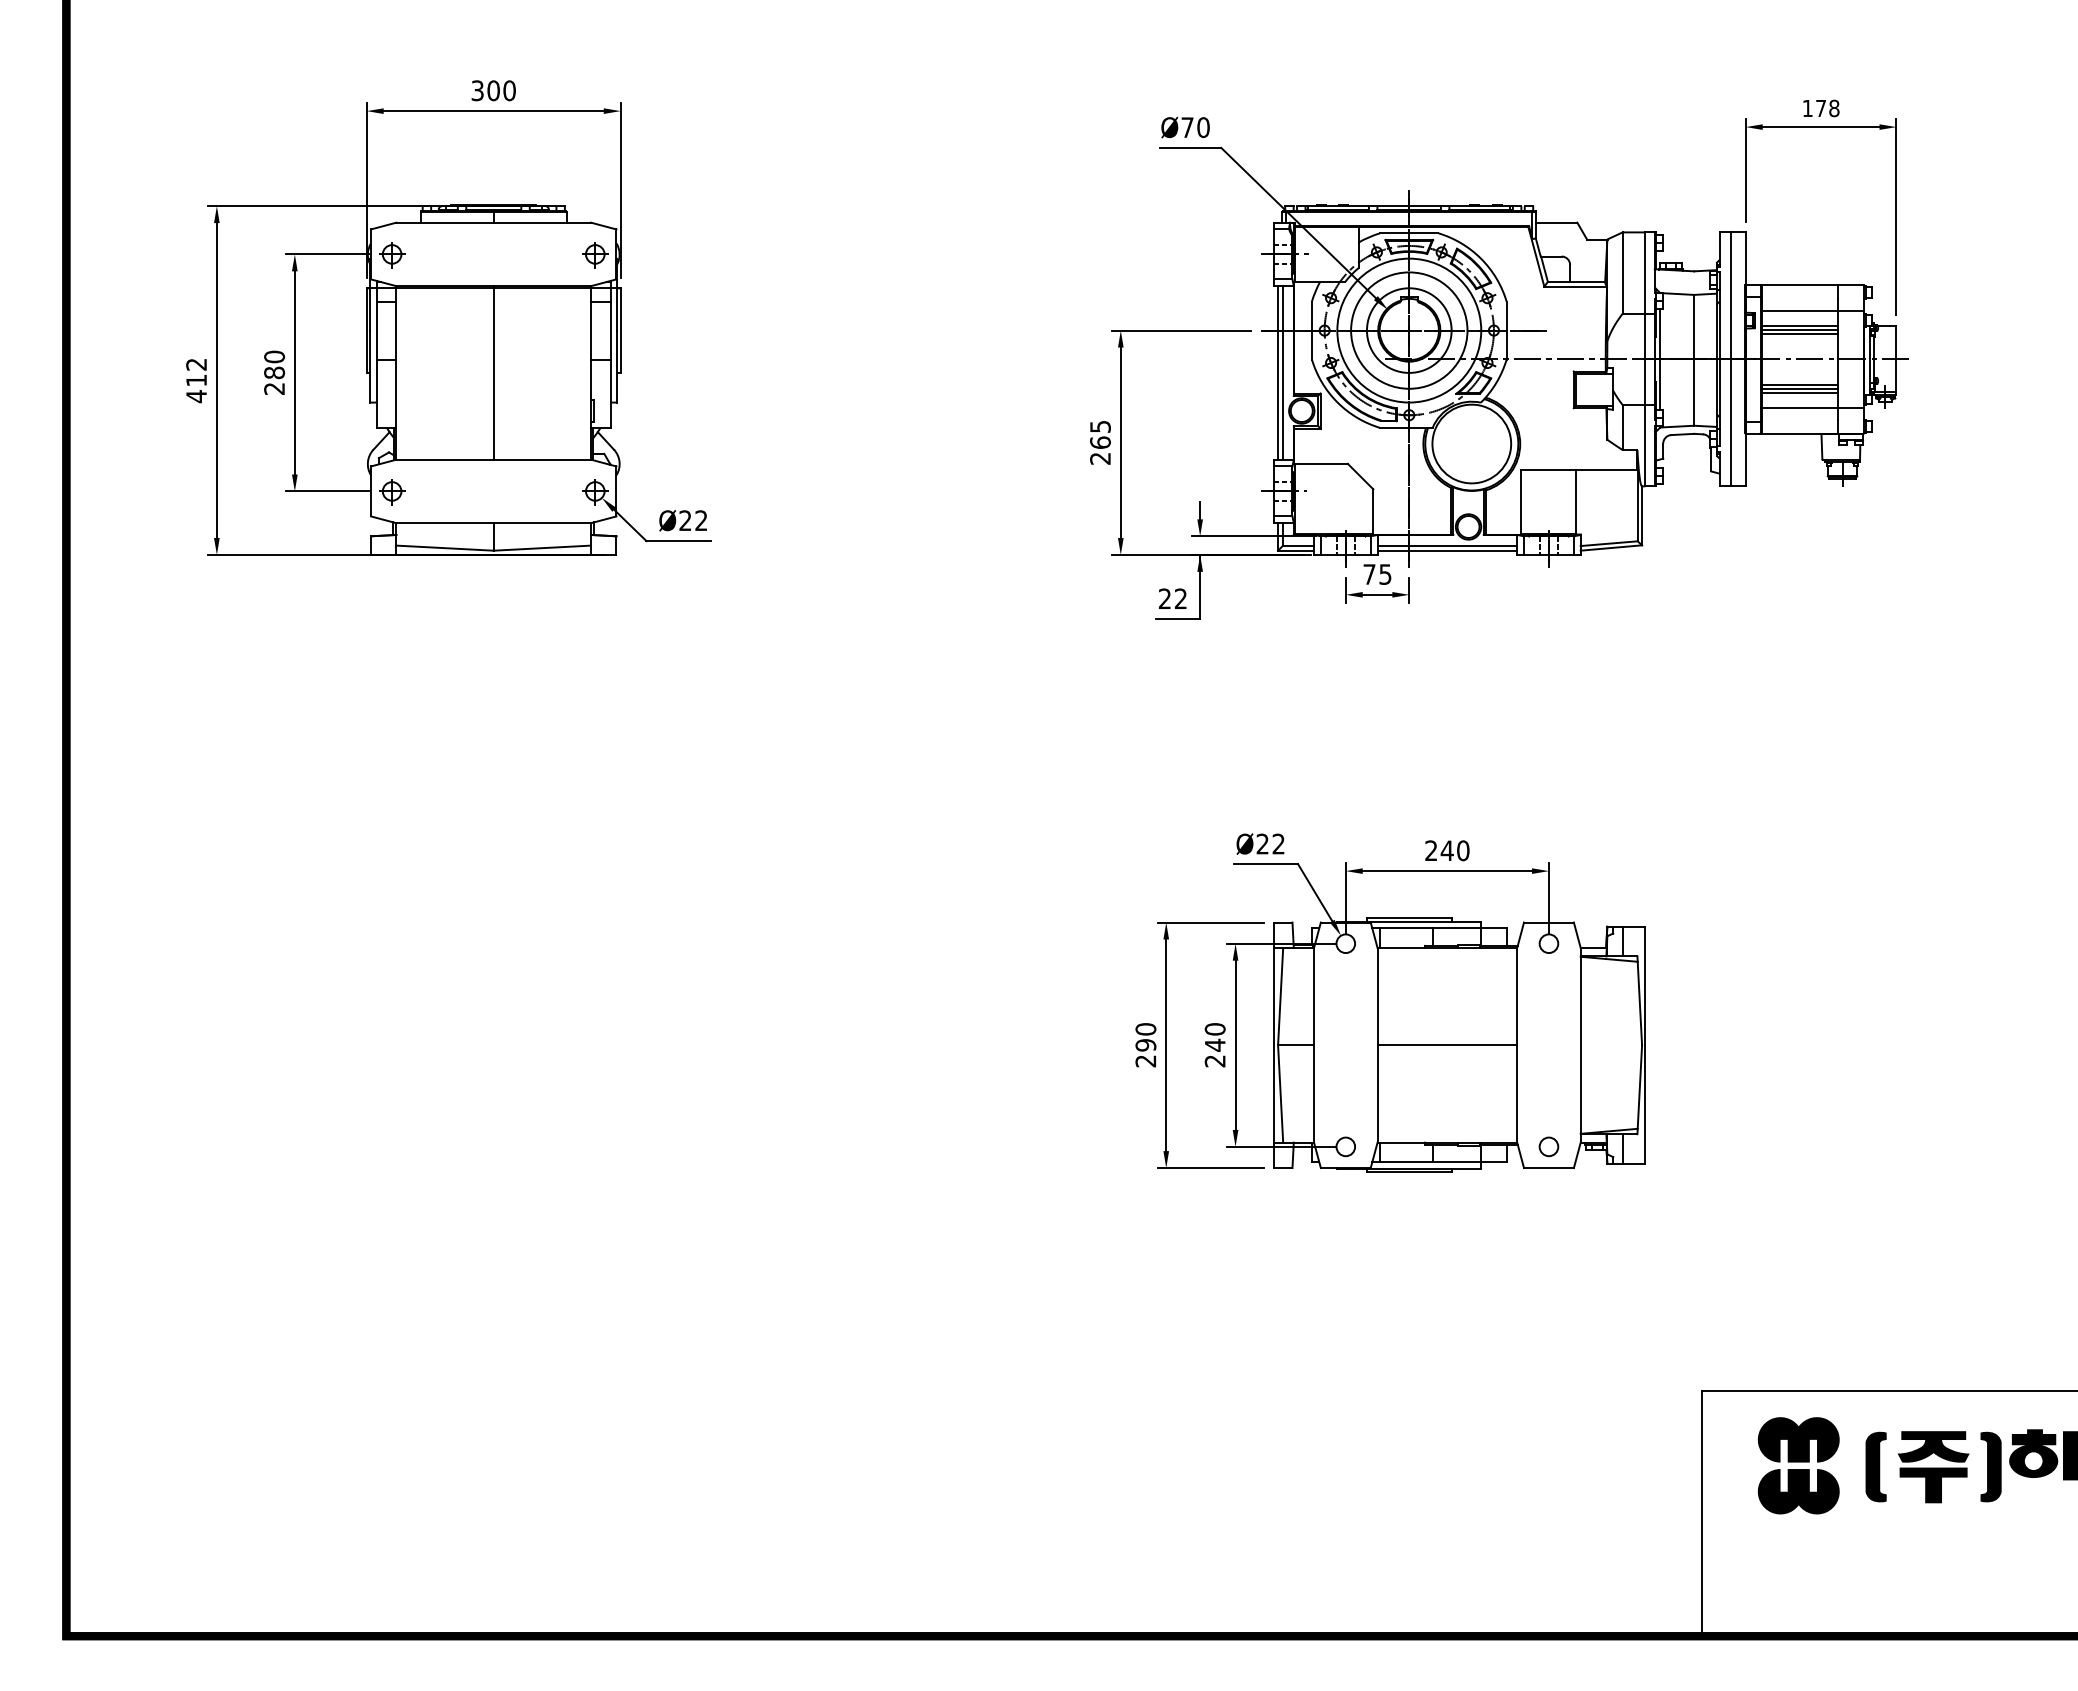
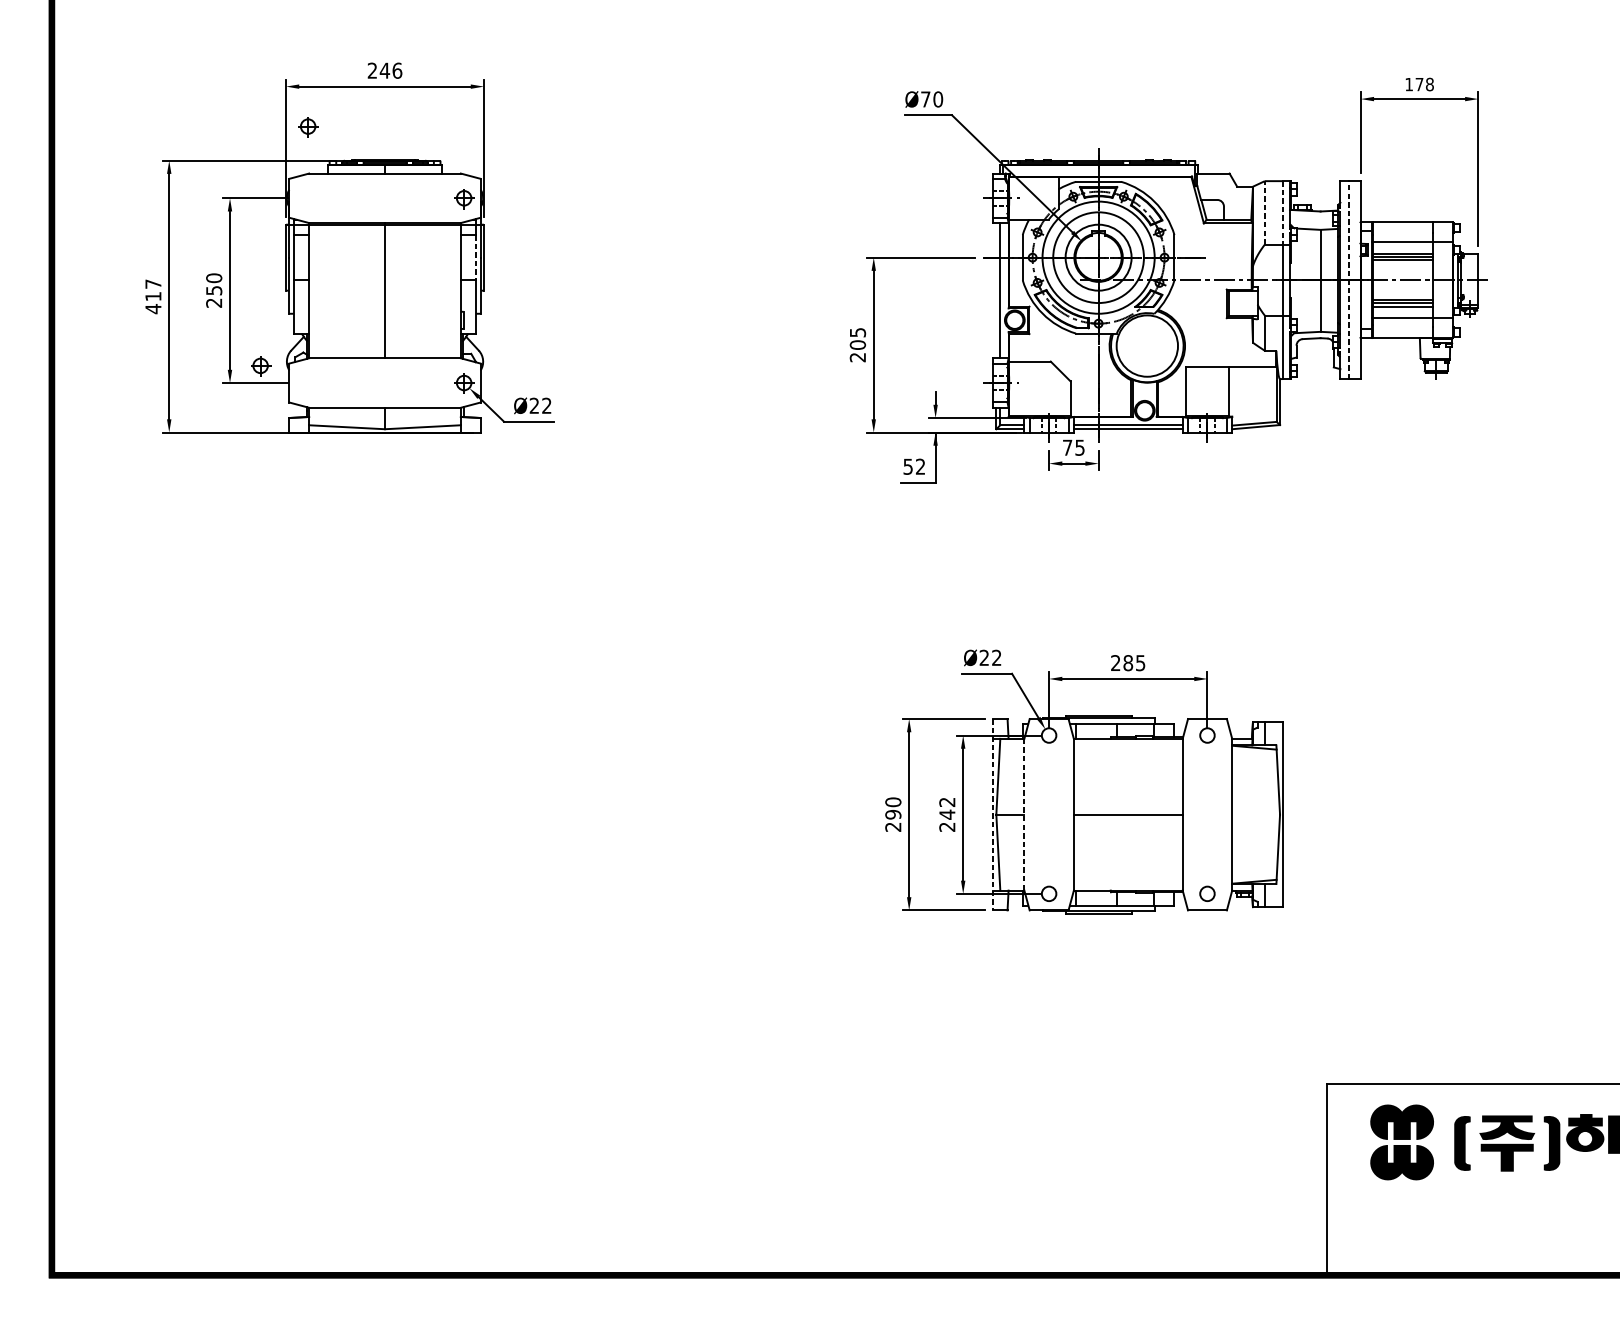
text: (493, 90) -> (384, 70), 300 -> 246
part: (392, 255) -> (308, 127), moved
line: (1622, 273) -> (1264, 213), solid -> dashed
line: (1645, 273) -> (1282, 213), solid -> dashed
line: (610, 331) -> (476, 258), solid -> dashed
line: (1660, 359) -> (1294, 280), removed
line: (1730, 359) -> (1348, 280), solid -> dashed
text: (196, 364) -> (153, 284), 412 -> 417
text: (274, 372) -> (214, 290), 280 -> 250
line: (1278, 372) -> (996, 290), removed
text: (1100, 442) -> (857, 344), 265 -> 205
part: (392, 492) -> (260, 366), moved
text: (1164, 598) -> (907, 466), 22 -> 52
text: (1454, 850) -> (1133, 662), 240 -> 285
text: (1214, 1029) -> (946, 802), 240 -> 242
line: (1273, 1045) -> (992, 814), solid -> dashed
line: (1314, 1045) -> (1024, 814), solid -> dashed

